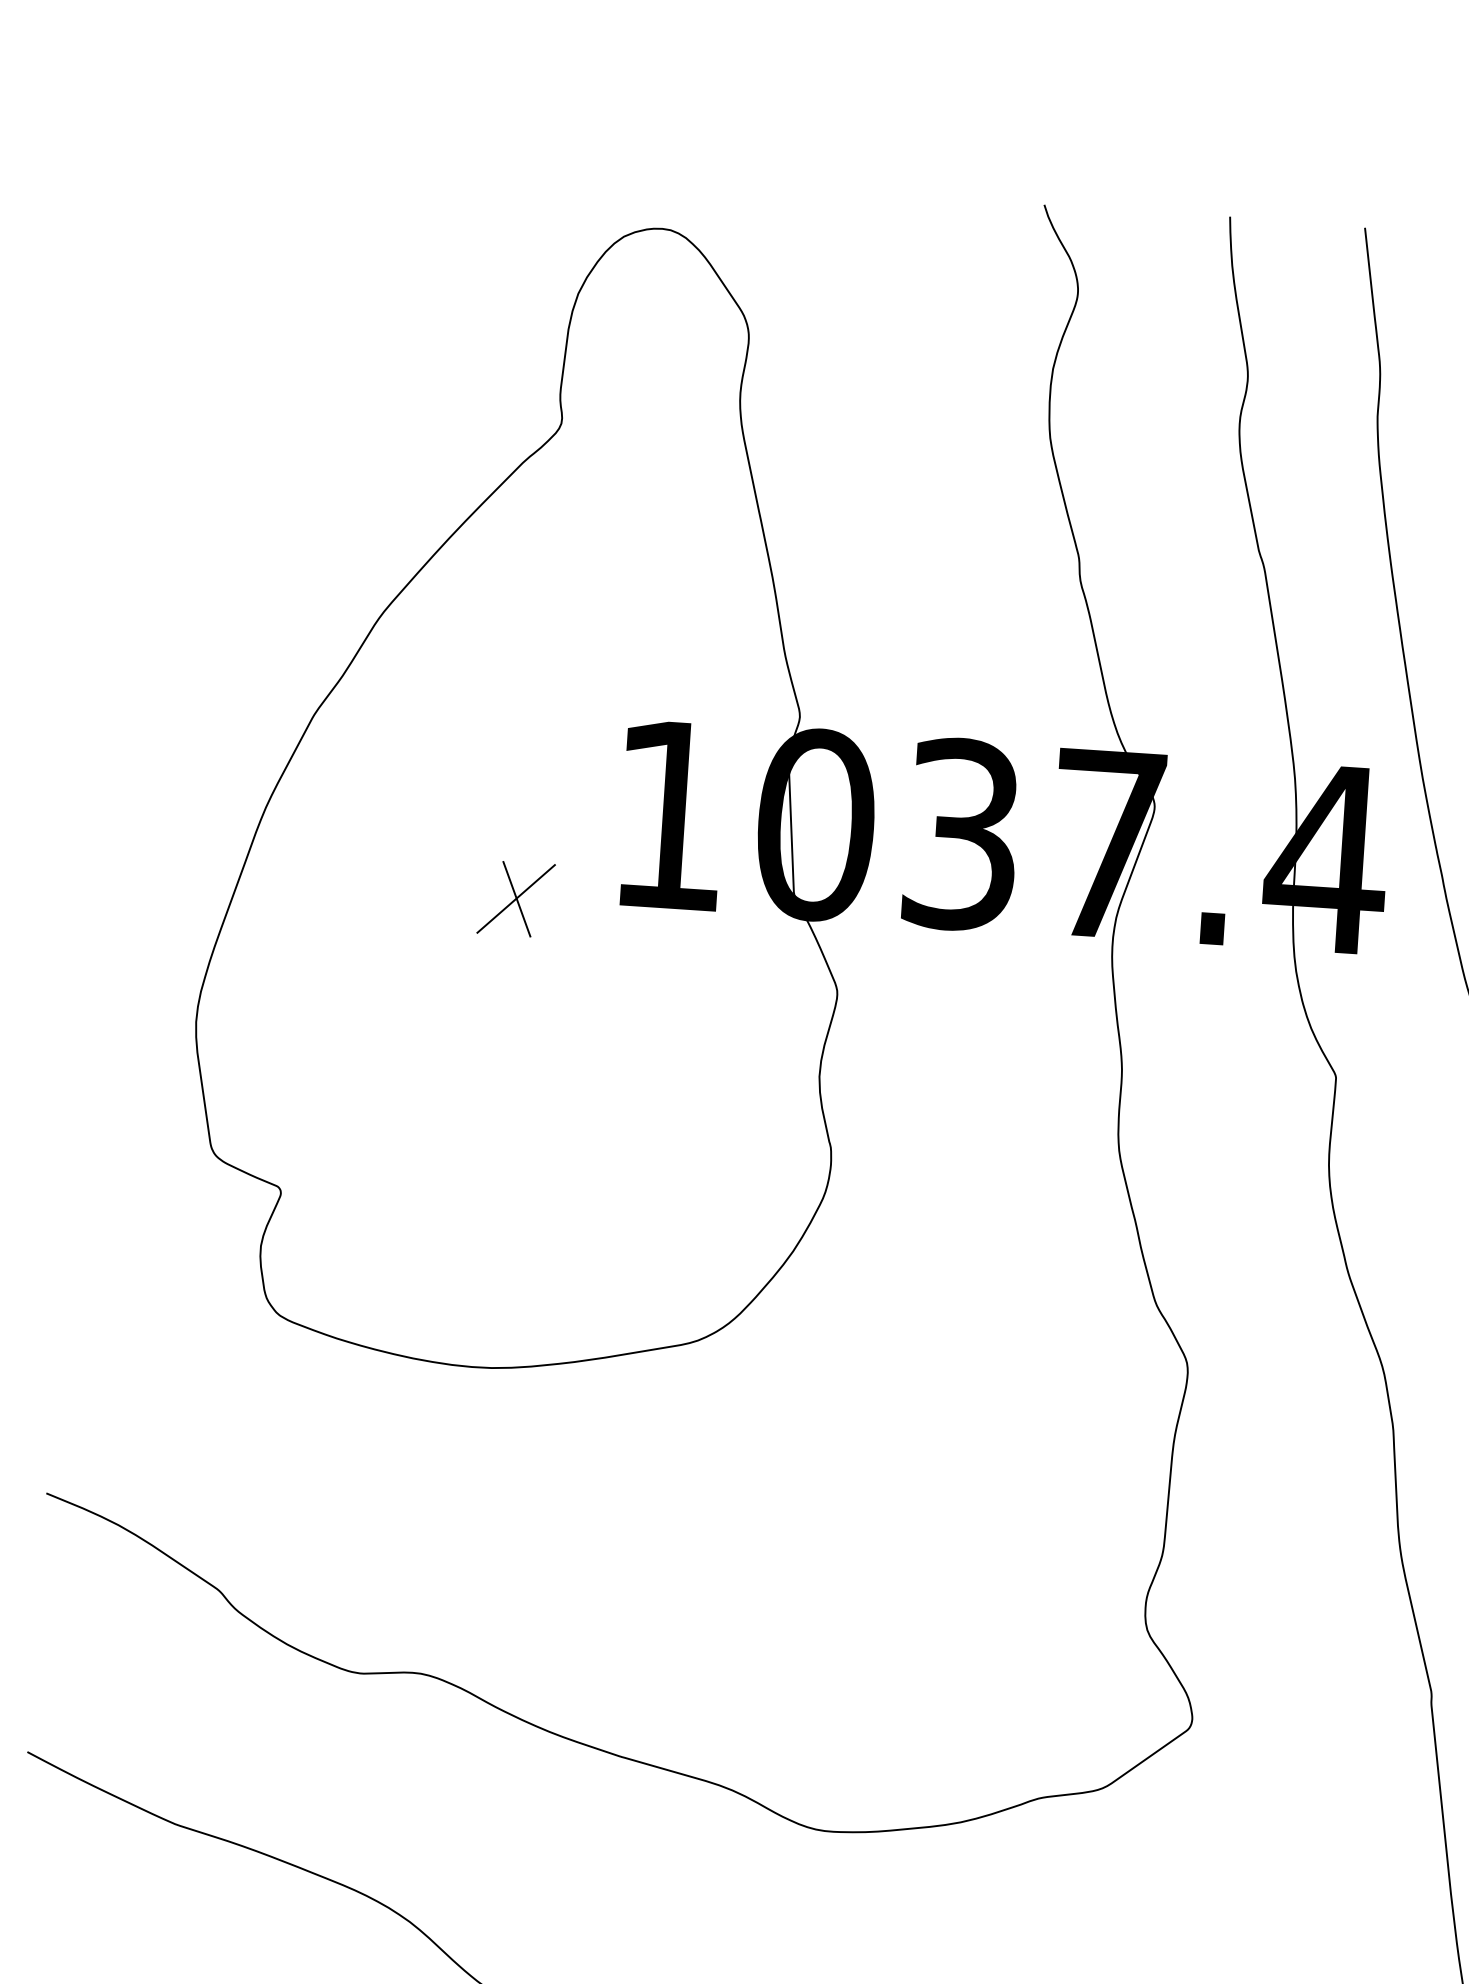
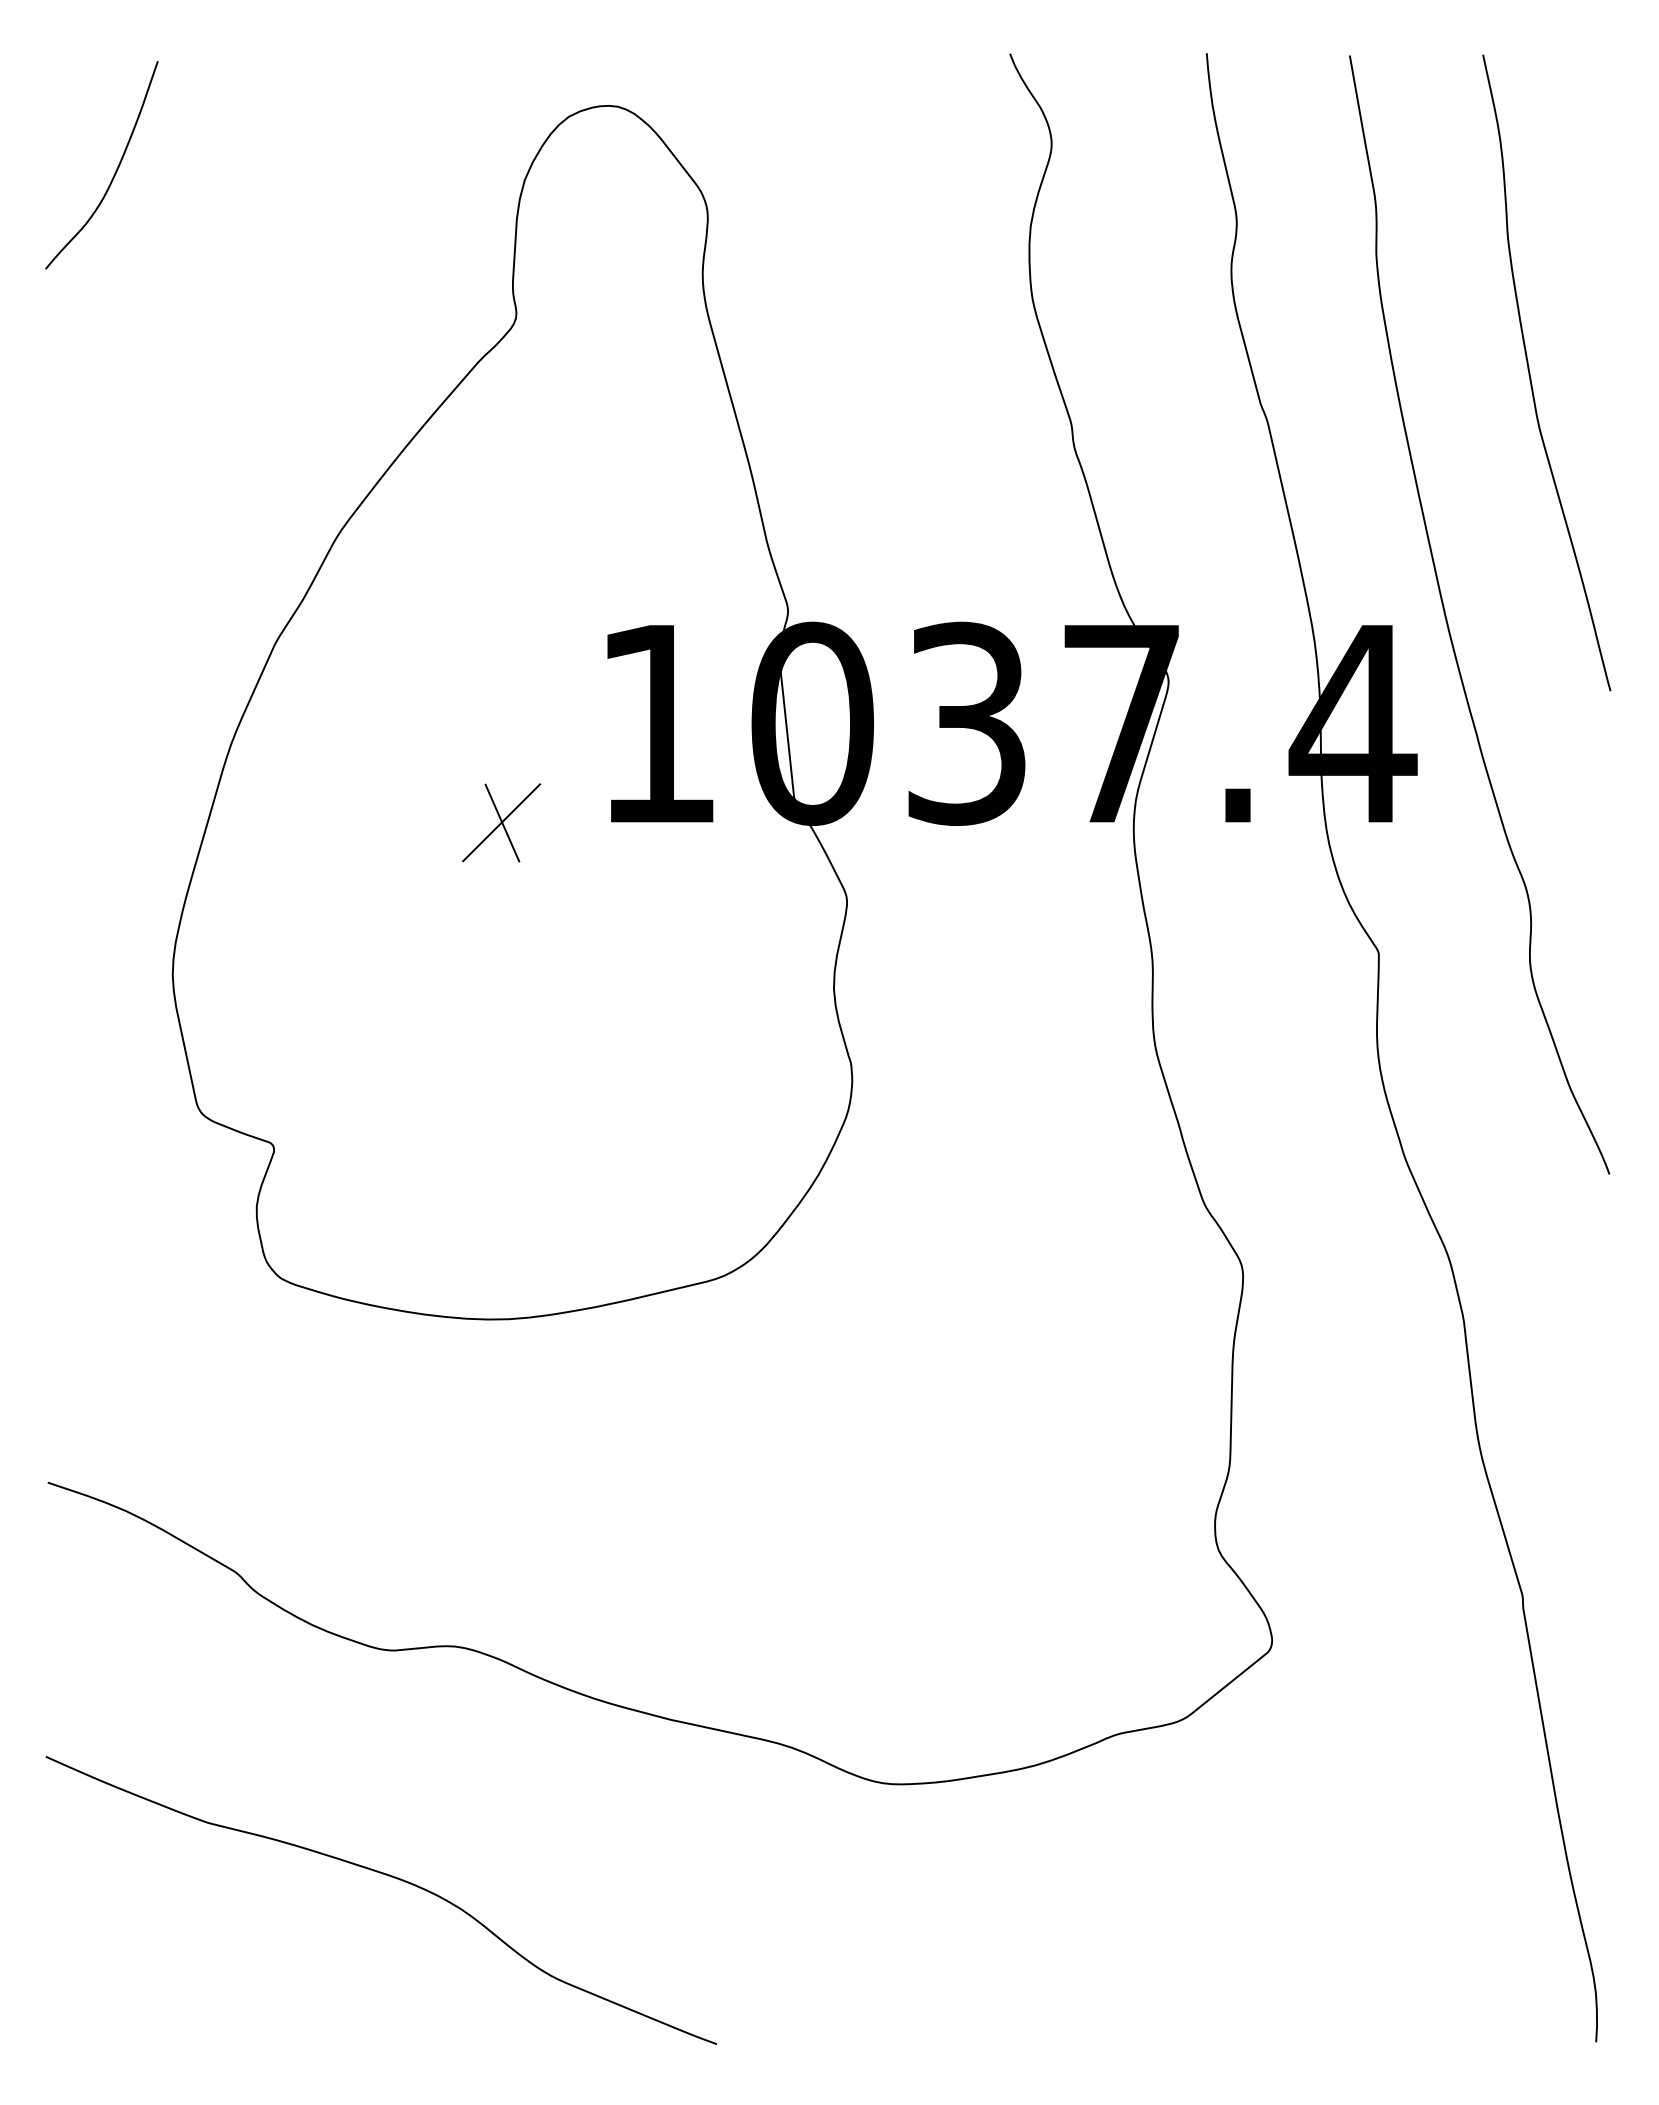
curve: (192, 258) -> (115, 170), added

